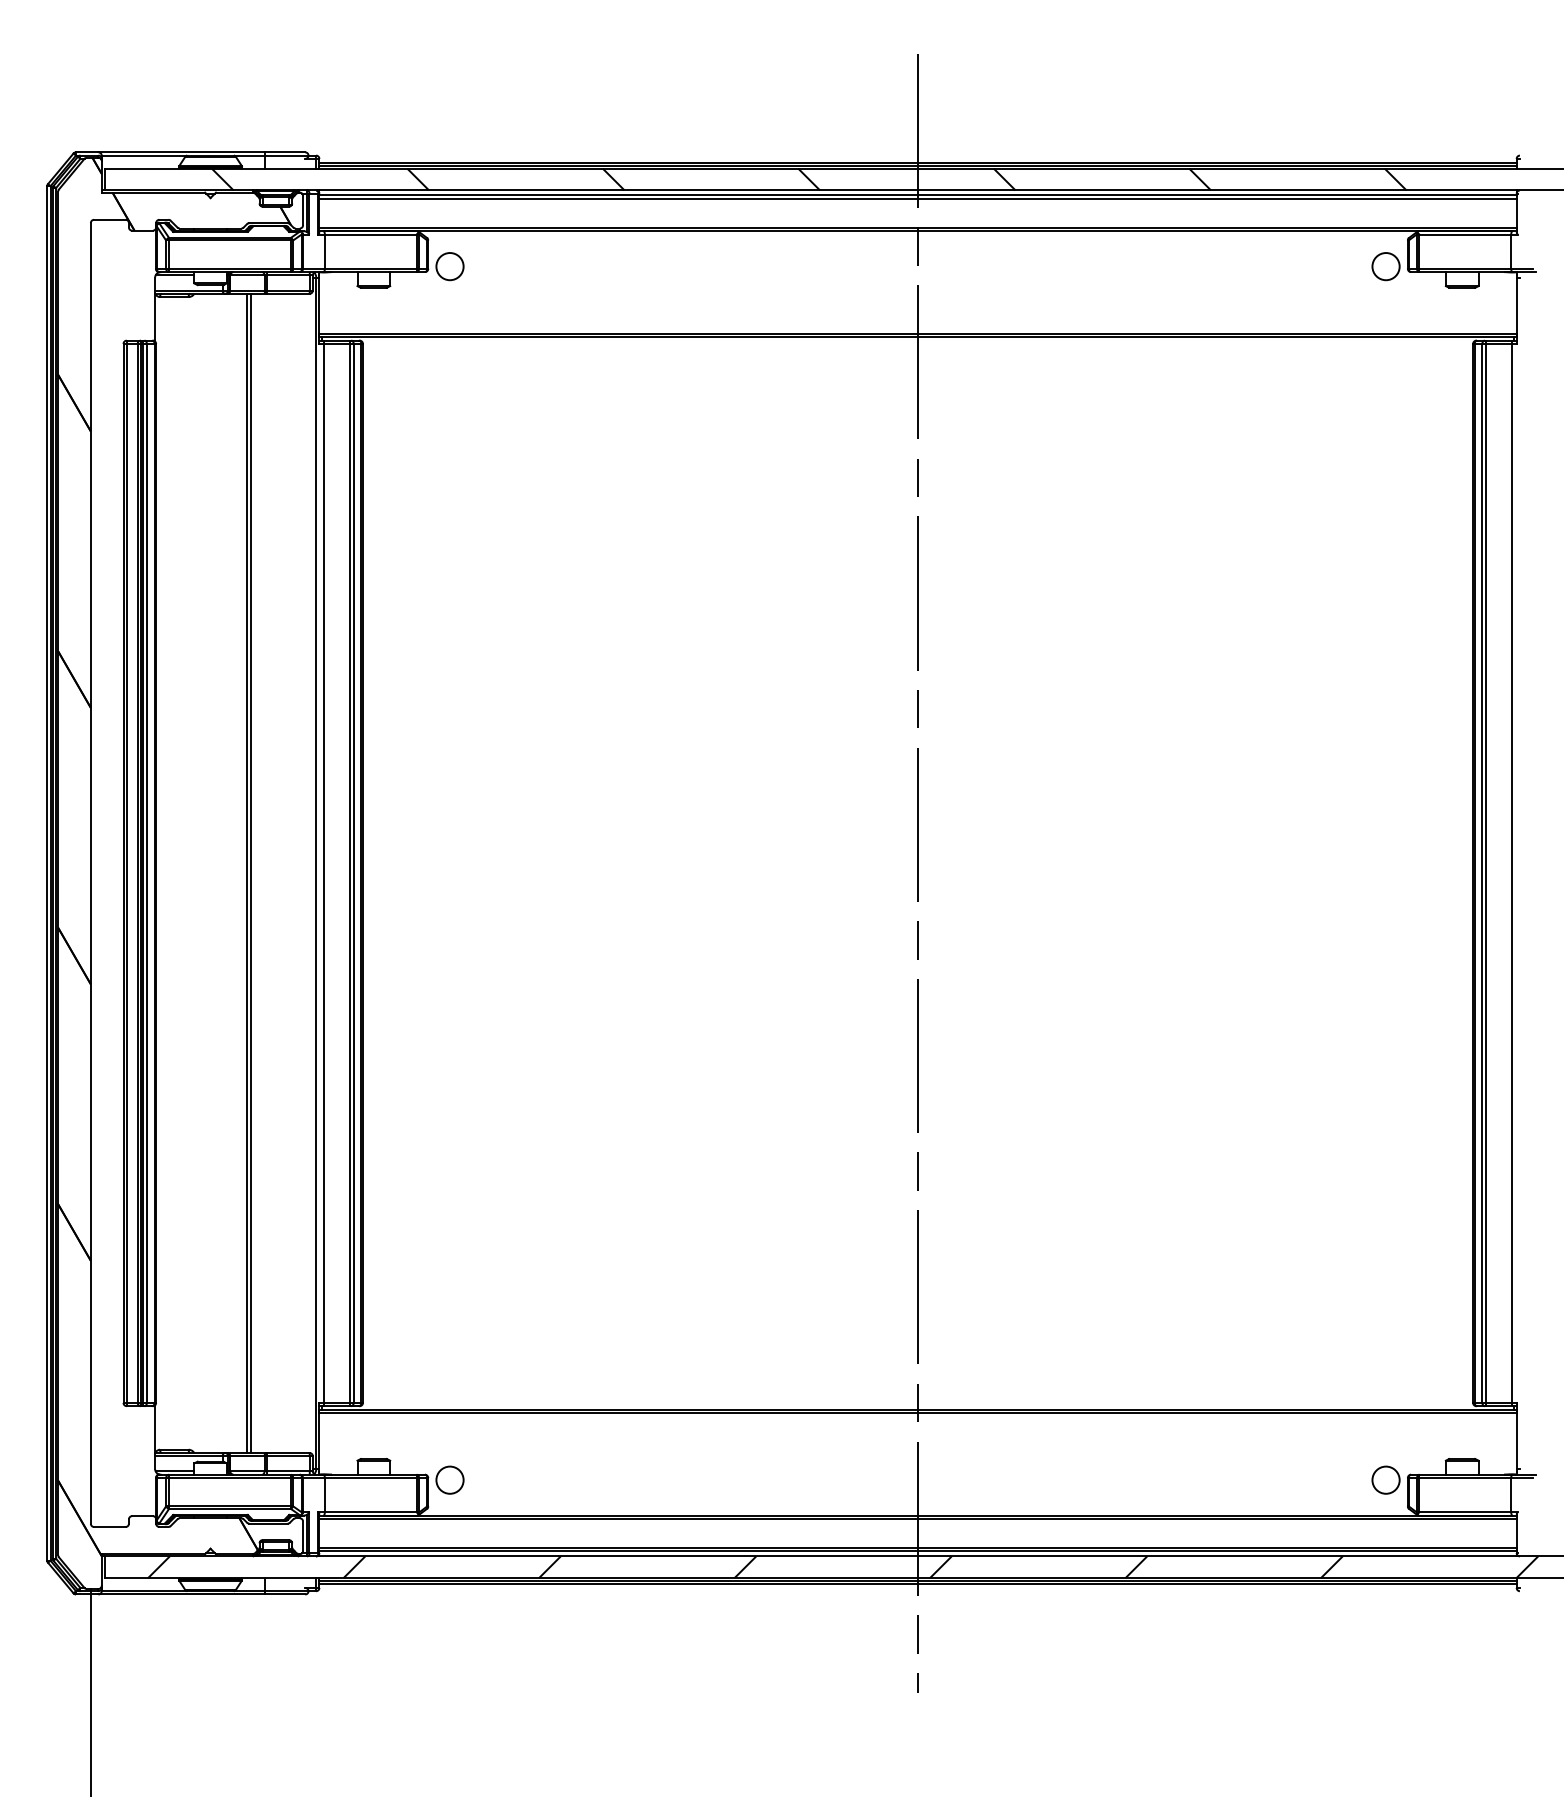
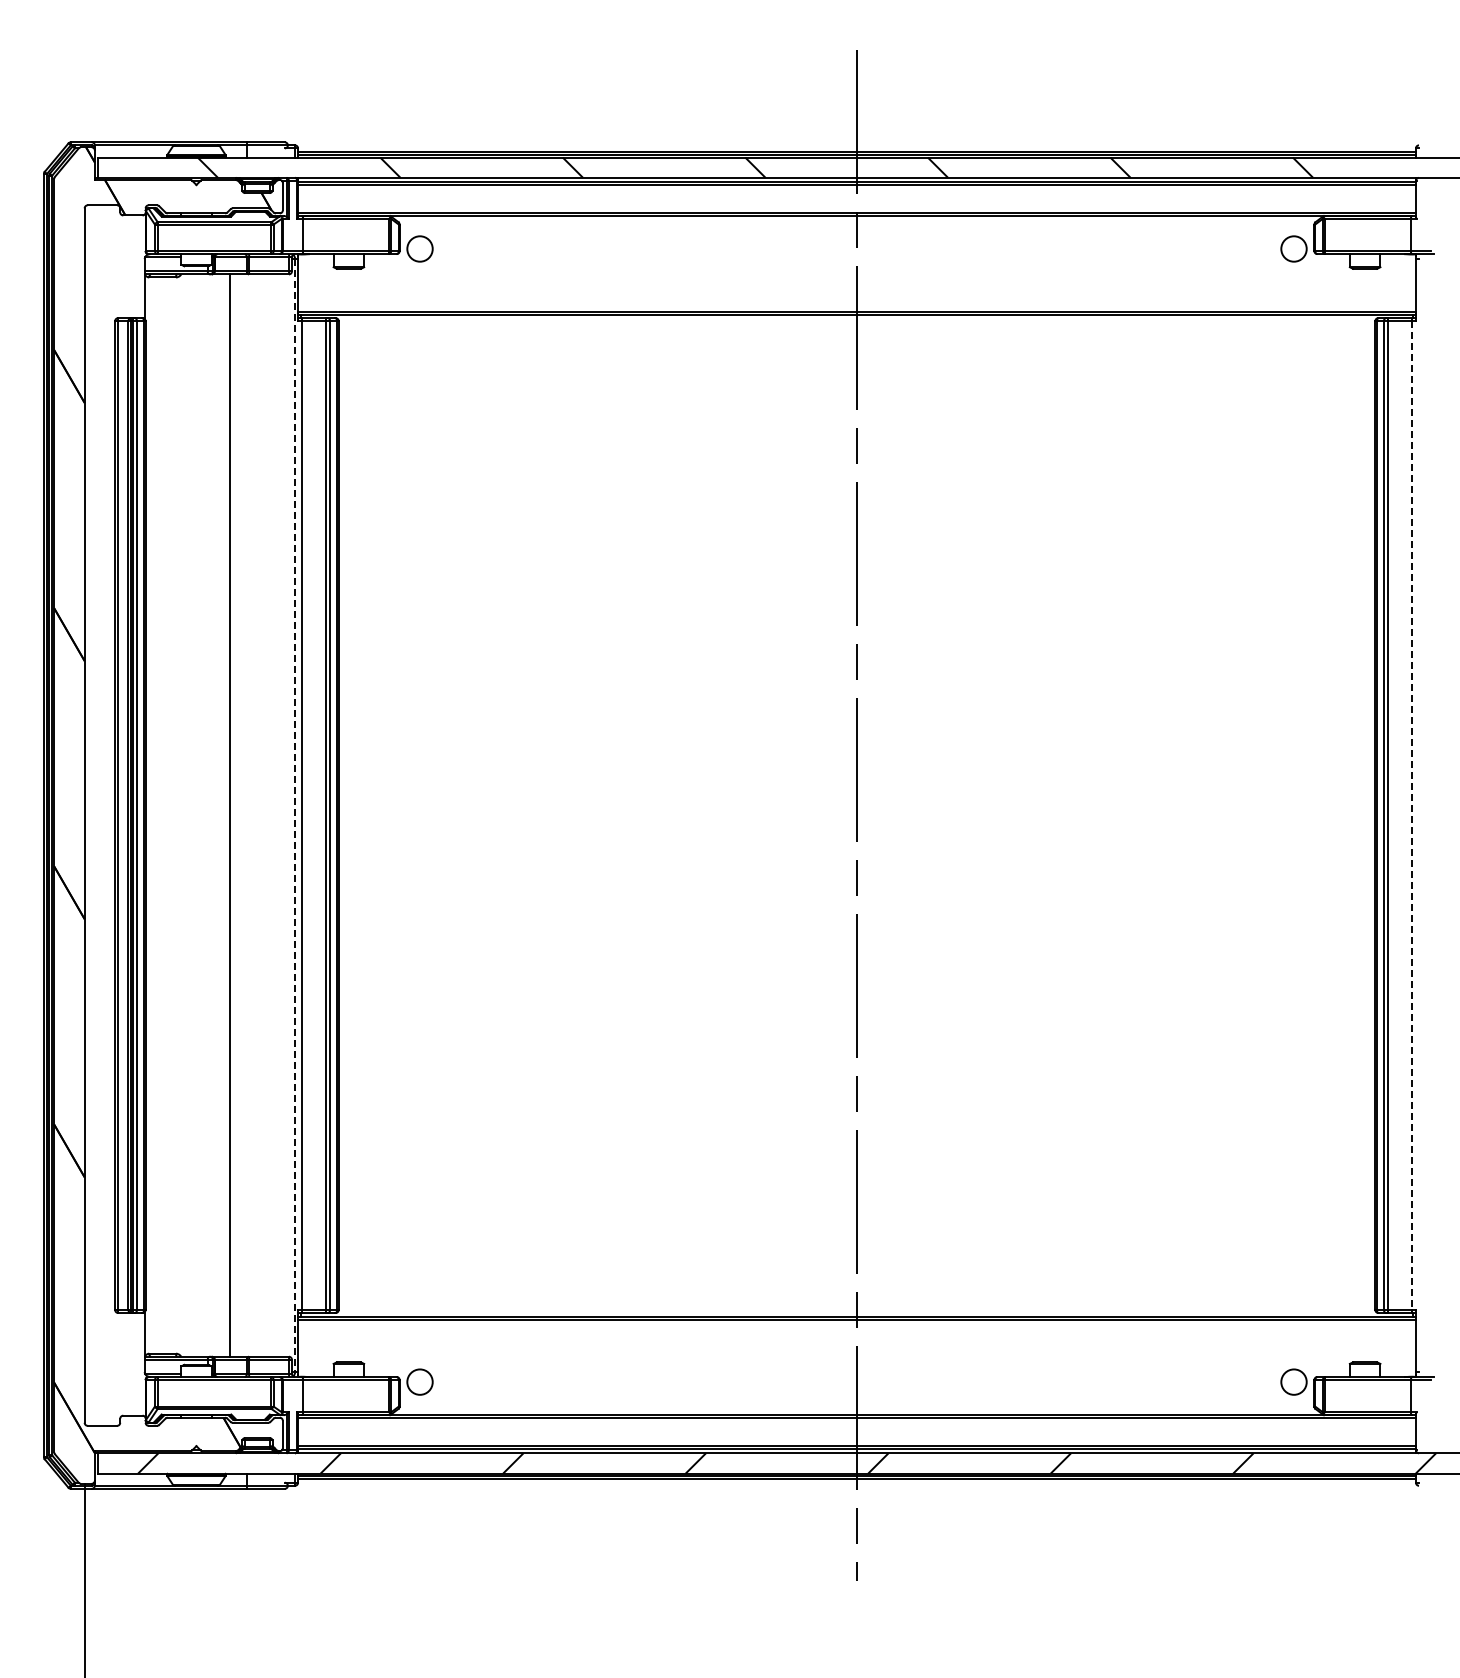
line: (251, 873) -> (234, 815), removed
line: (316, 874) -> (295, 816), solid -> dashed
line: (1511, 874) -> (1411, 816), solid -> dashed

